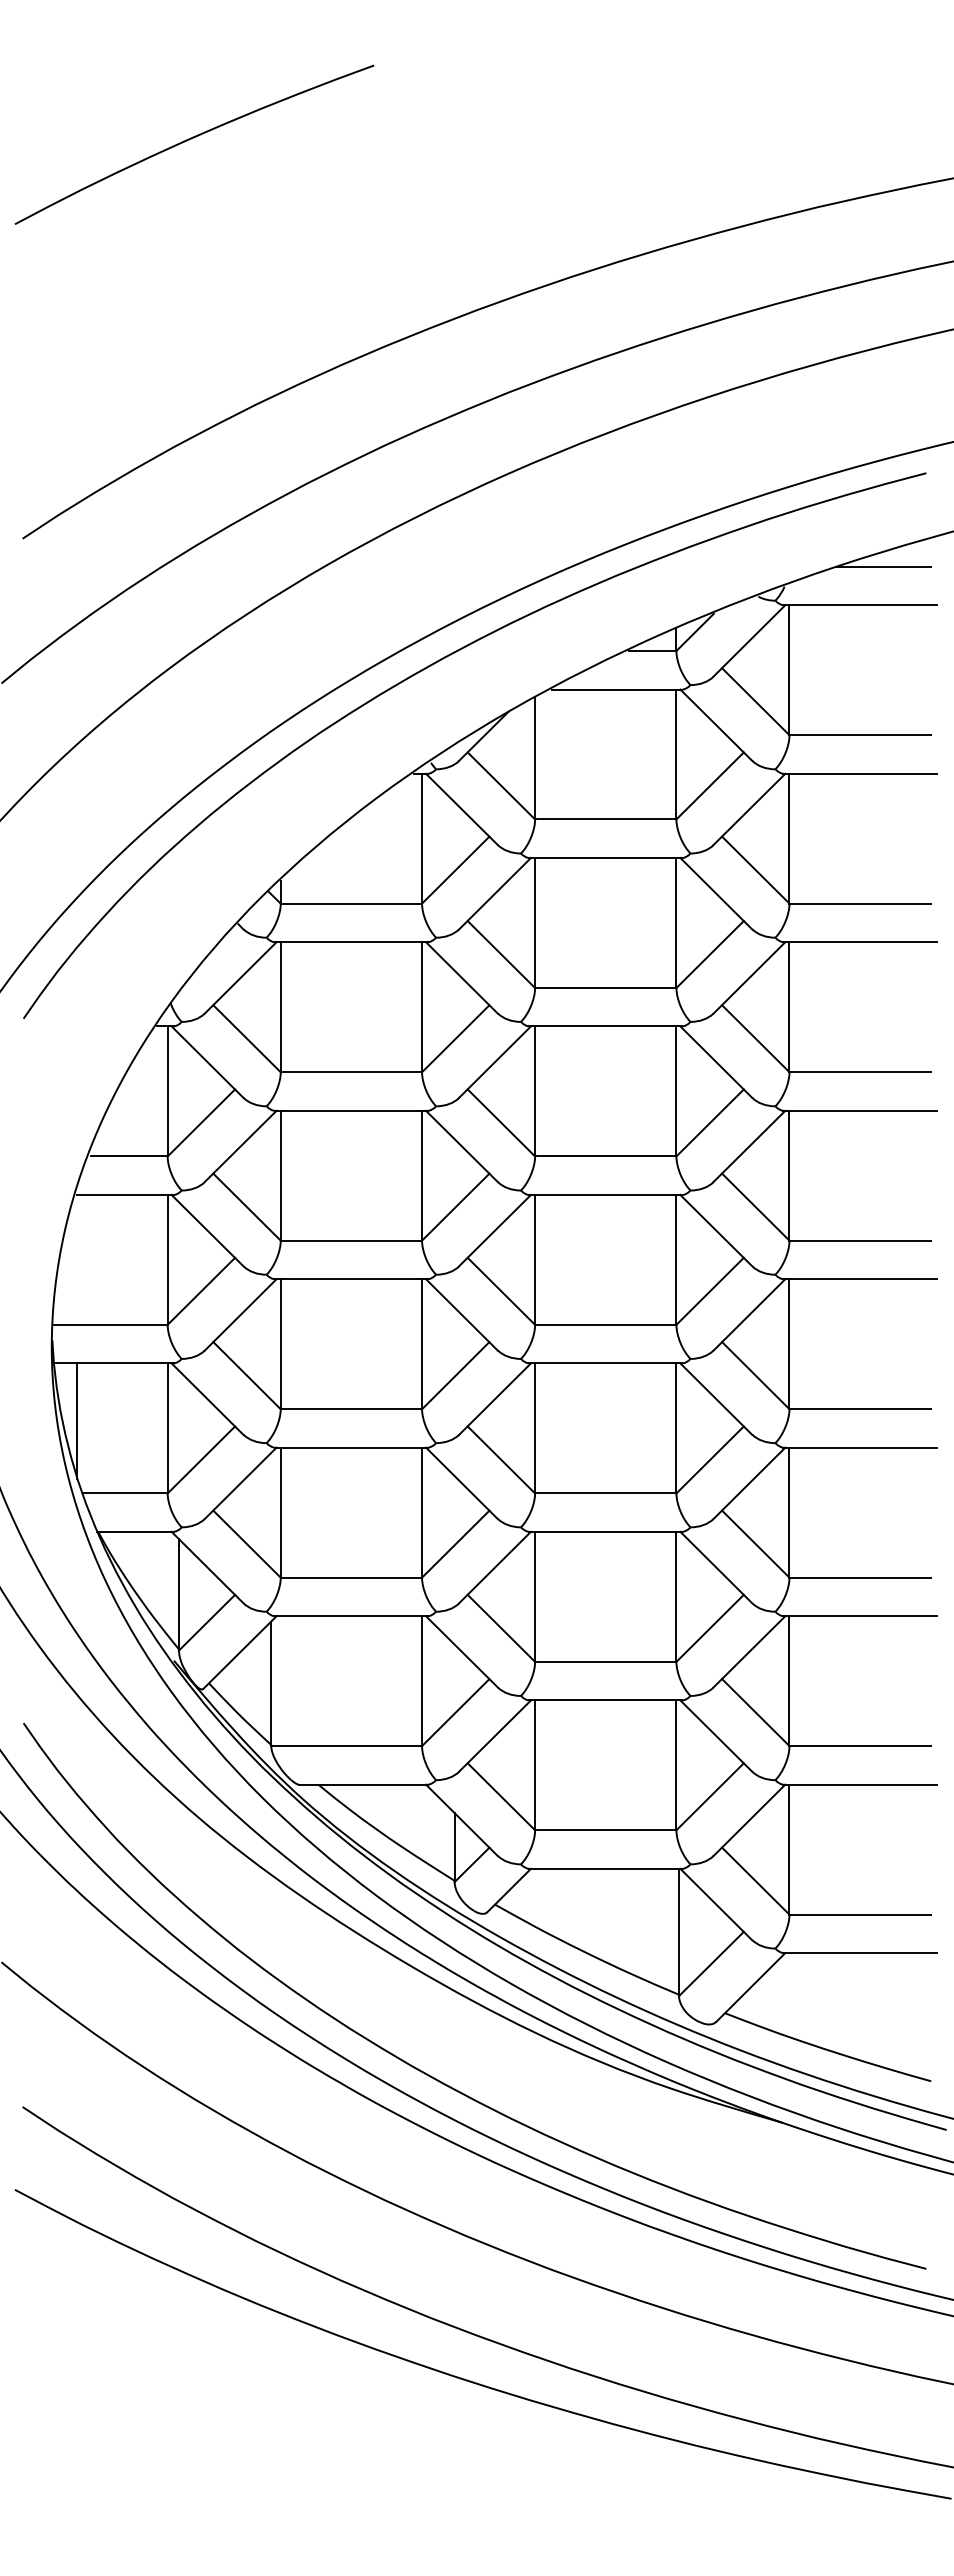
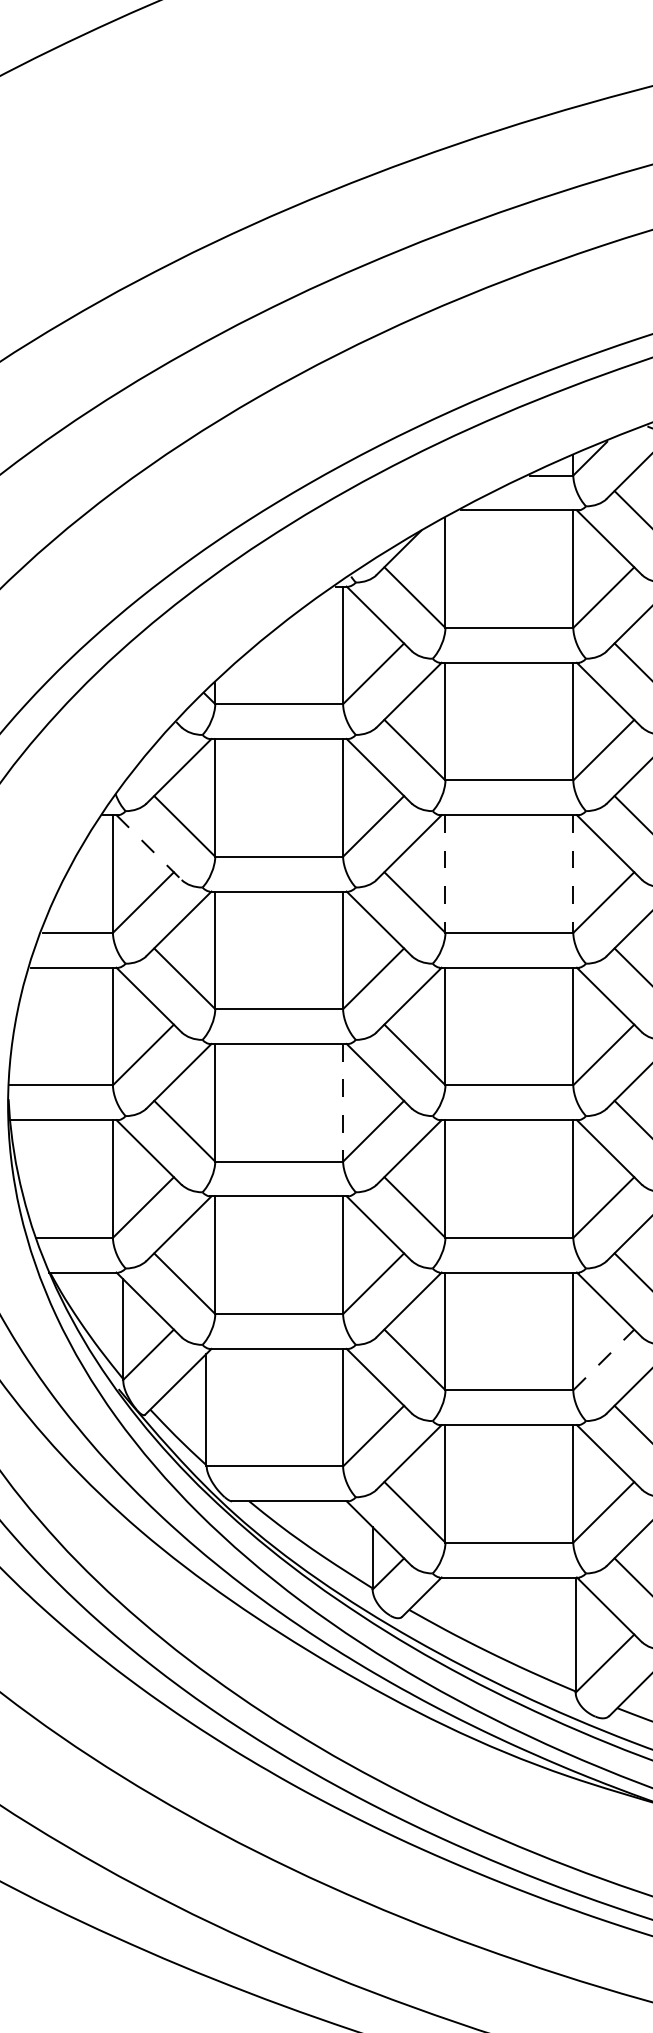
line: (207, 1062) -> (148, 847), solid -> dashed
line: (535, 1091) -> (445, 874), solid -> dashed
line: (676, 1091) -> (573, 874), solid -> dashed
line: (422, 1344) -> (343, 1103), solid -> dashed
line: (77, 1420) -> (31, 1171), removed
line: (710, 1628) -> (604, 1360), solid -> dashed

